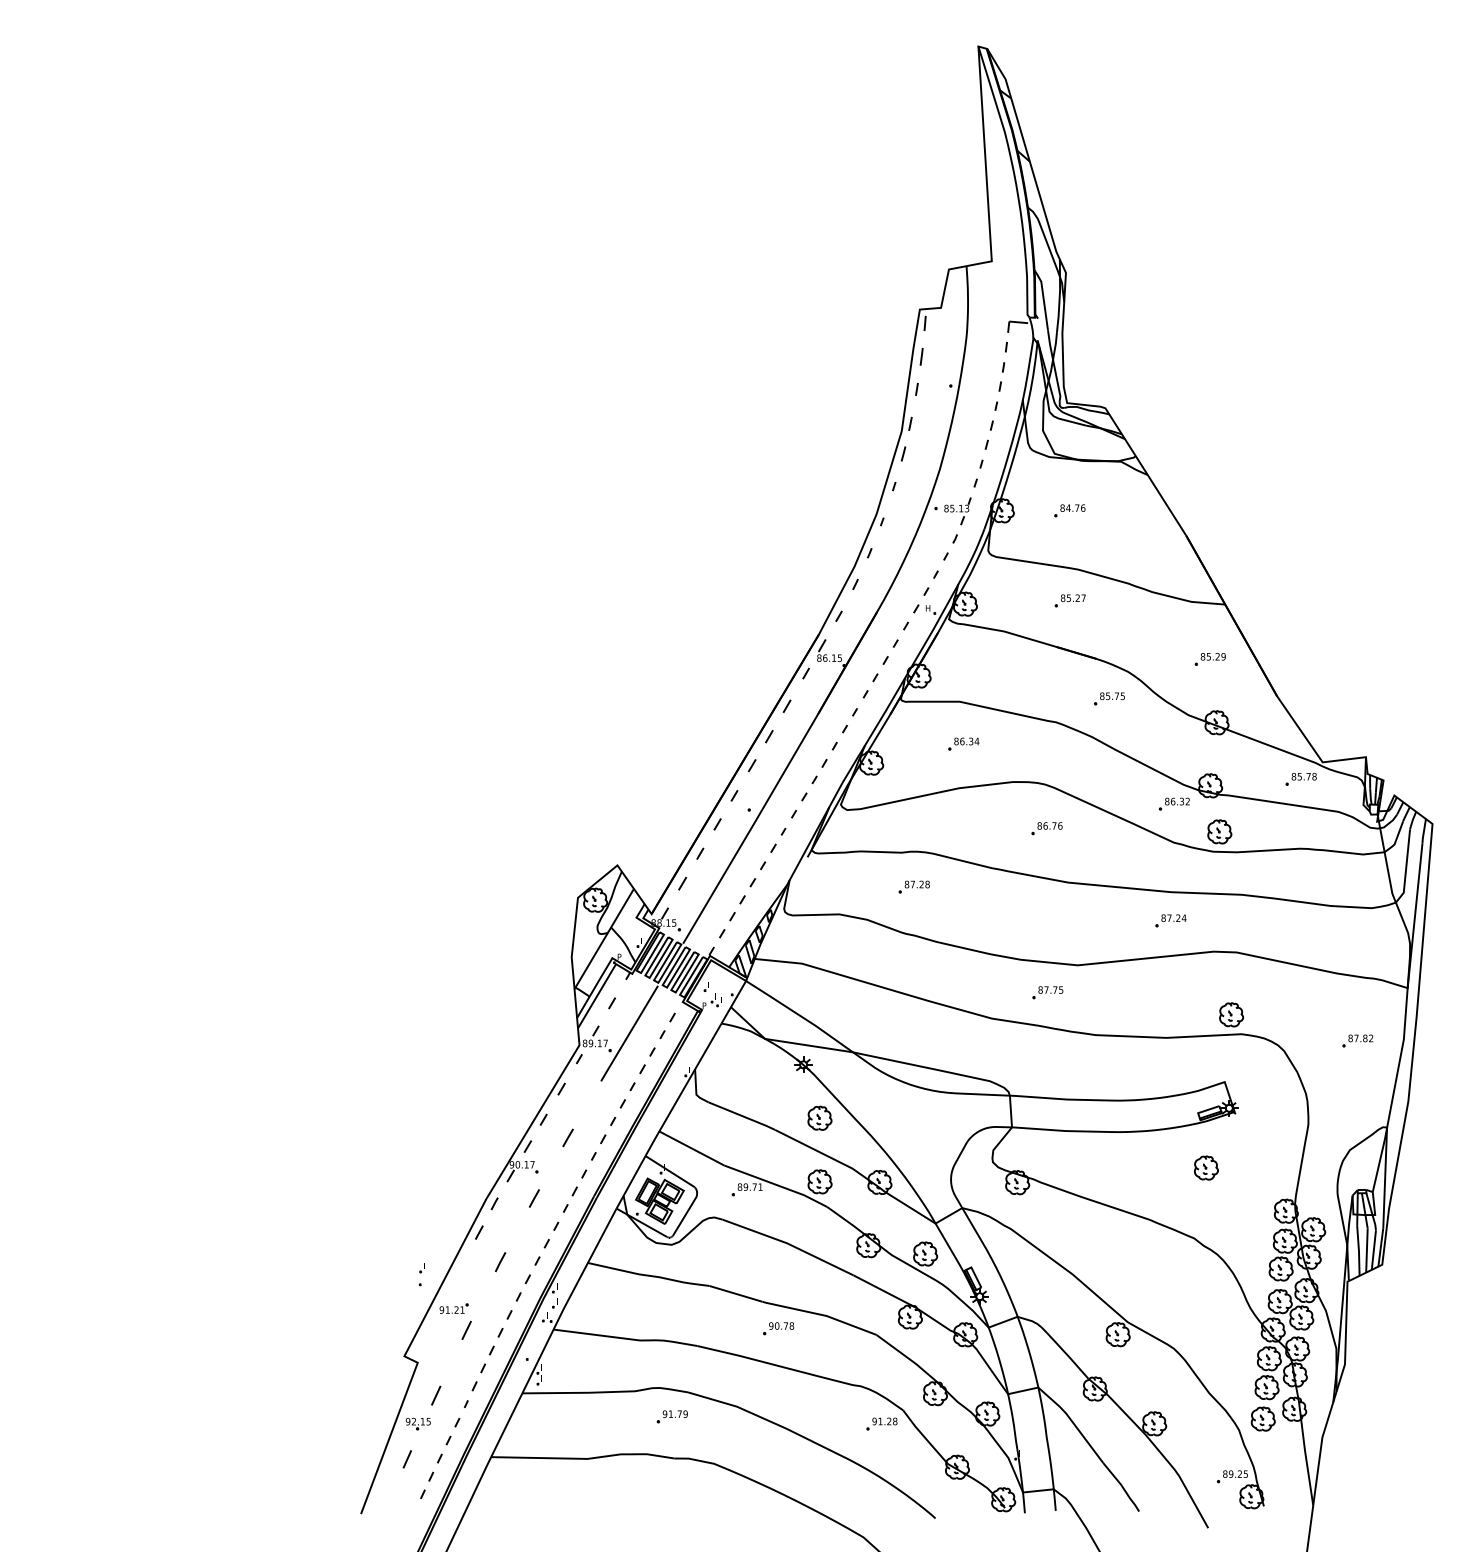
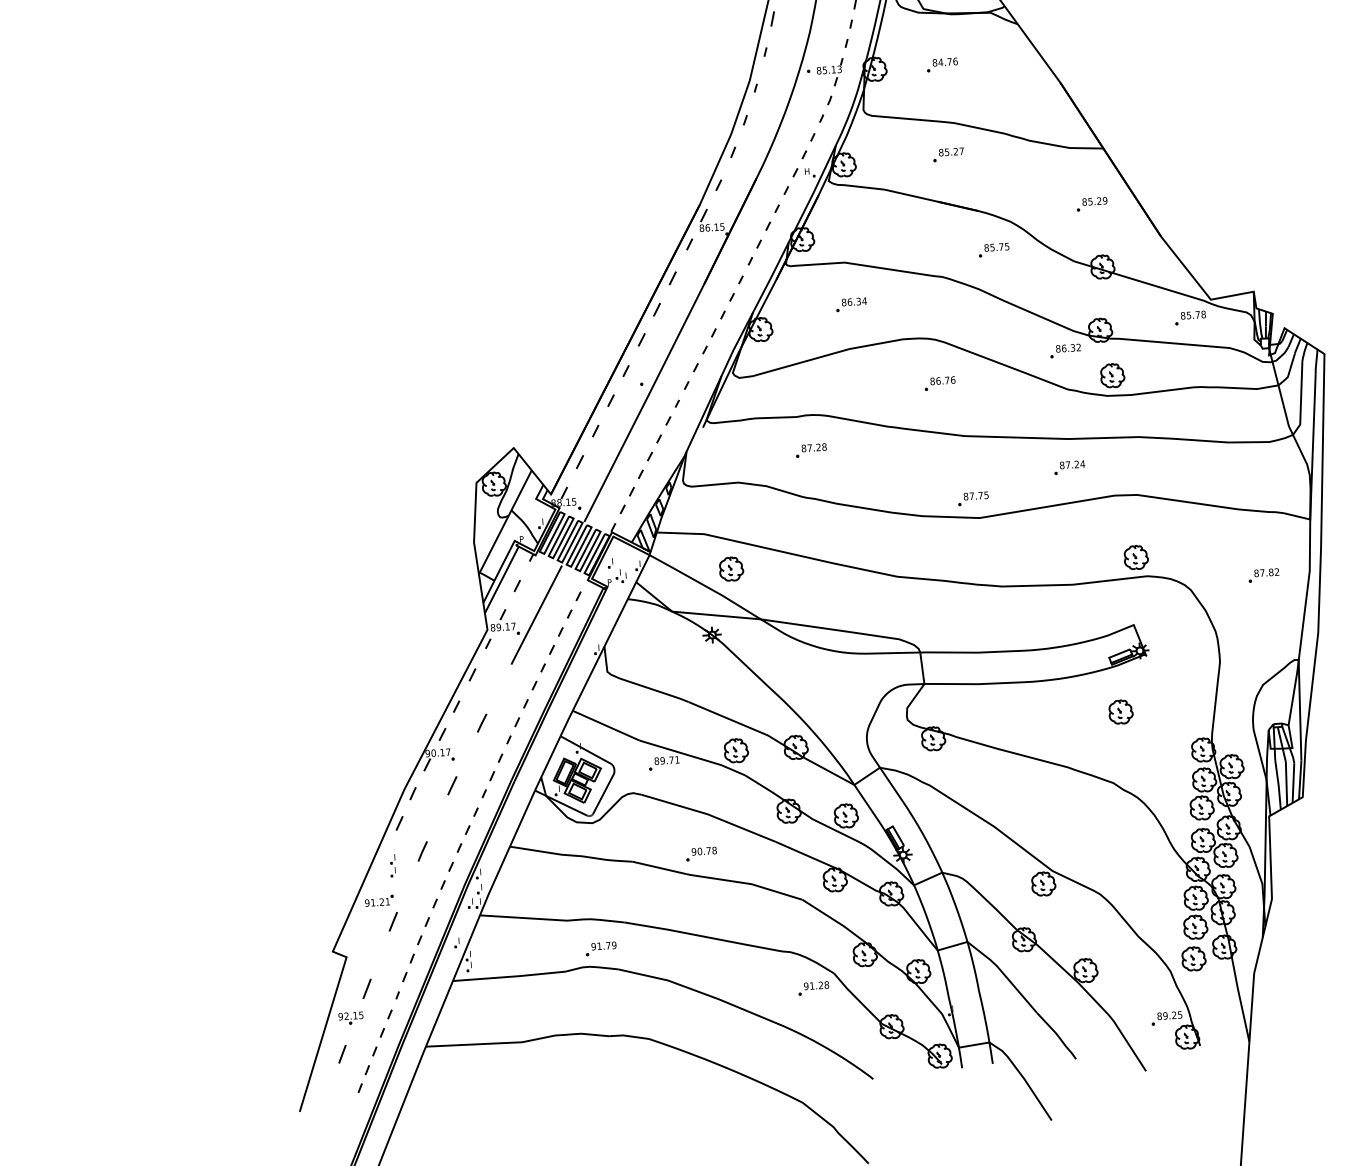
part: (1047, 992) -> (973, 498), moved
part: (819, 1117) -> (731, 568), moved
part: (421, 1274) -> (392, 865), moved
part: (778, 1328) -> (701, 853), moved
part: (671, 1416) -> (600, 948), moved

